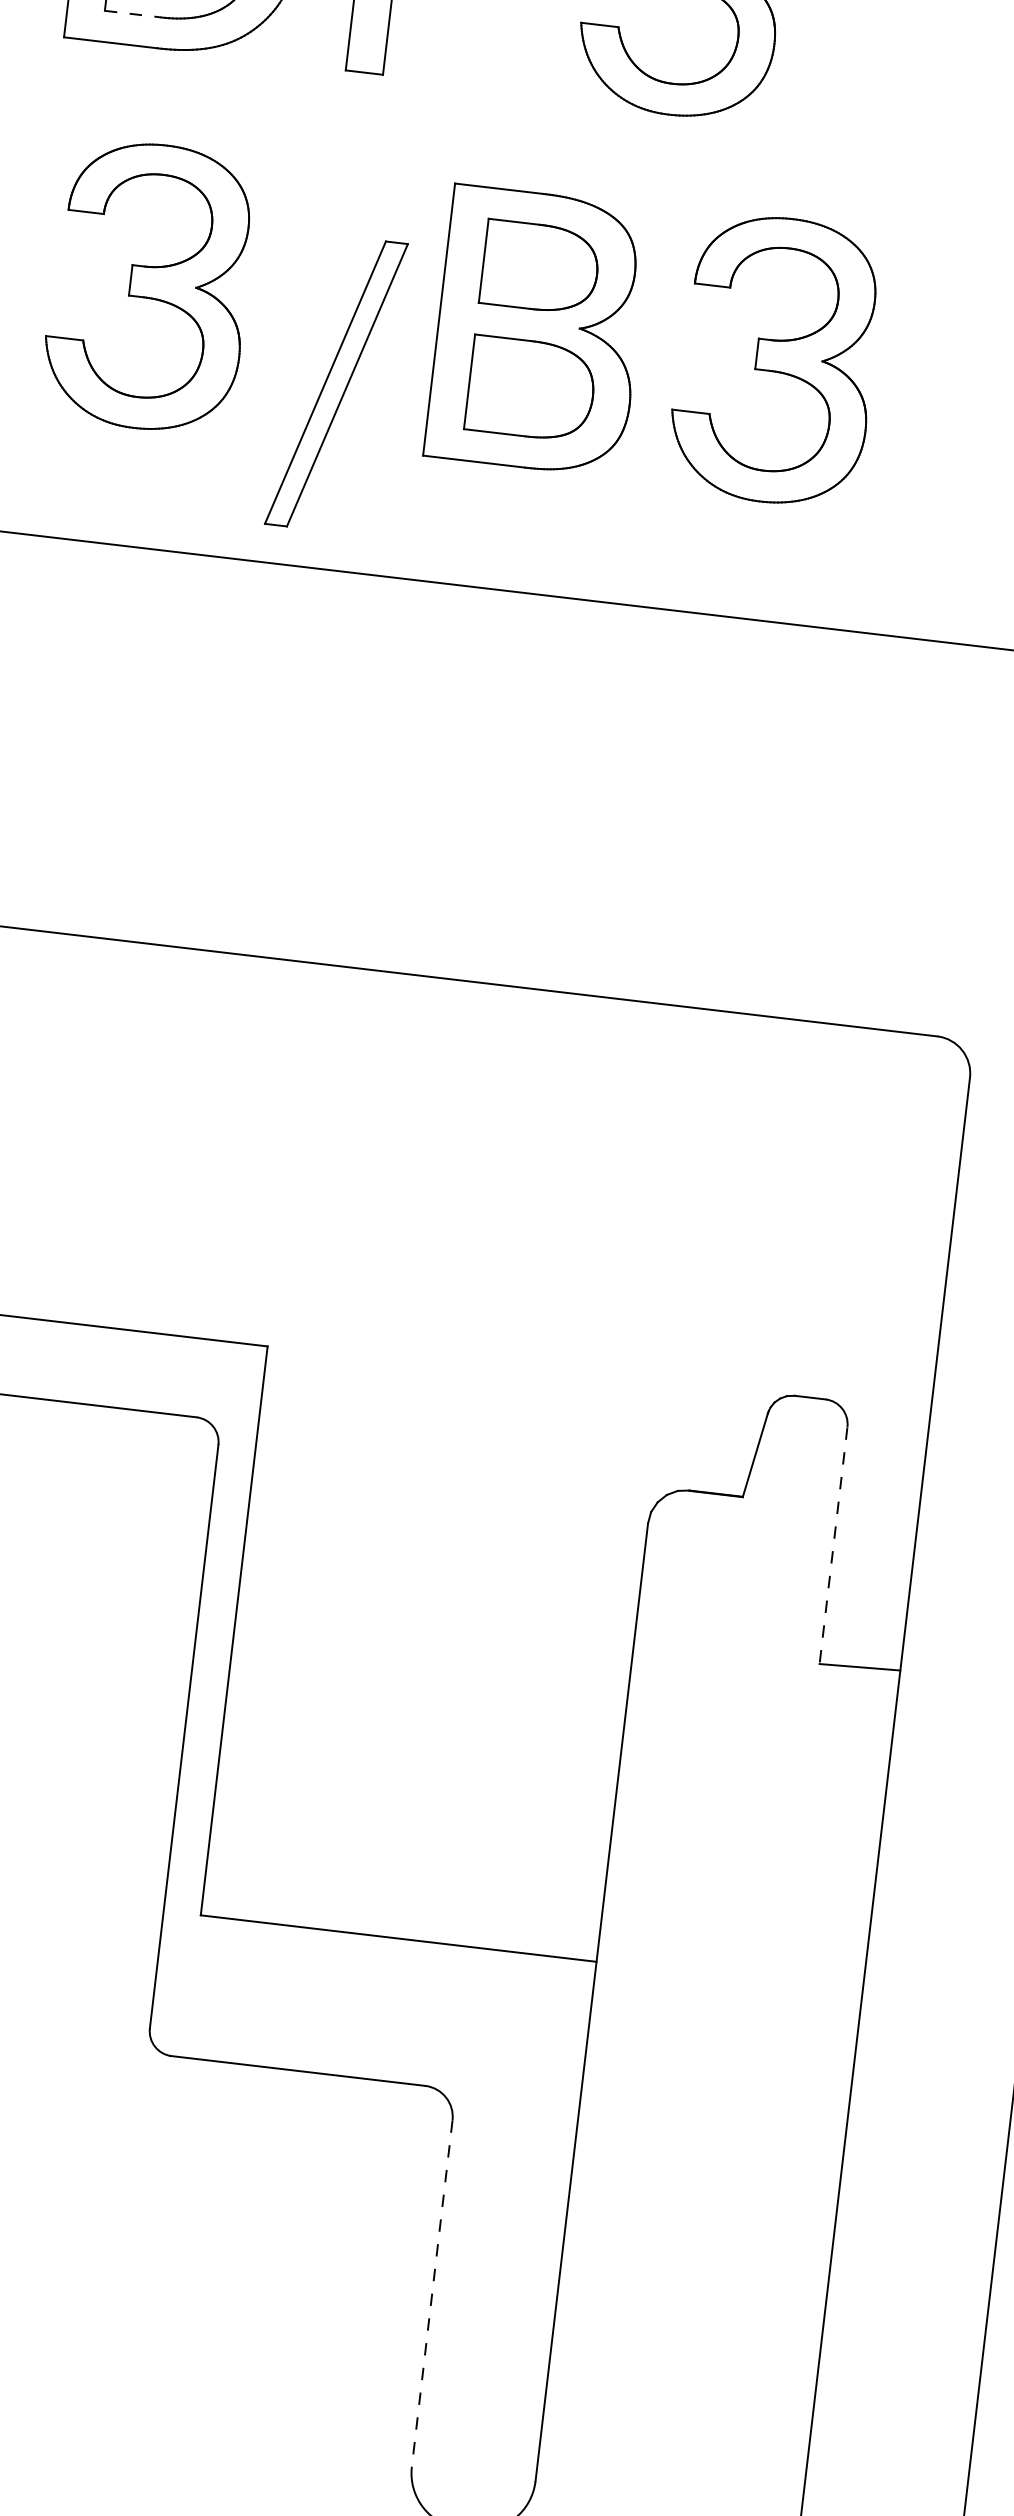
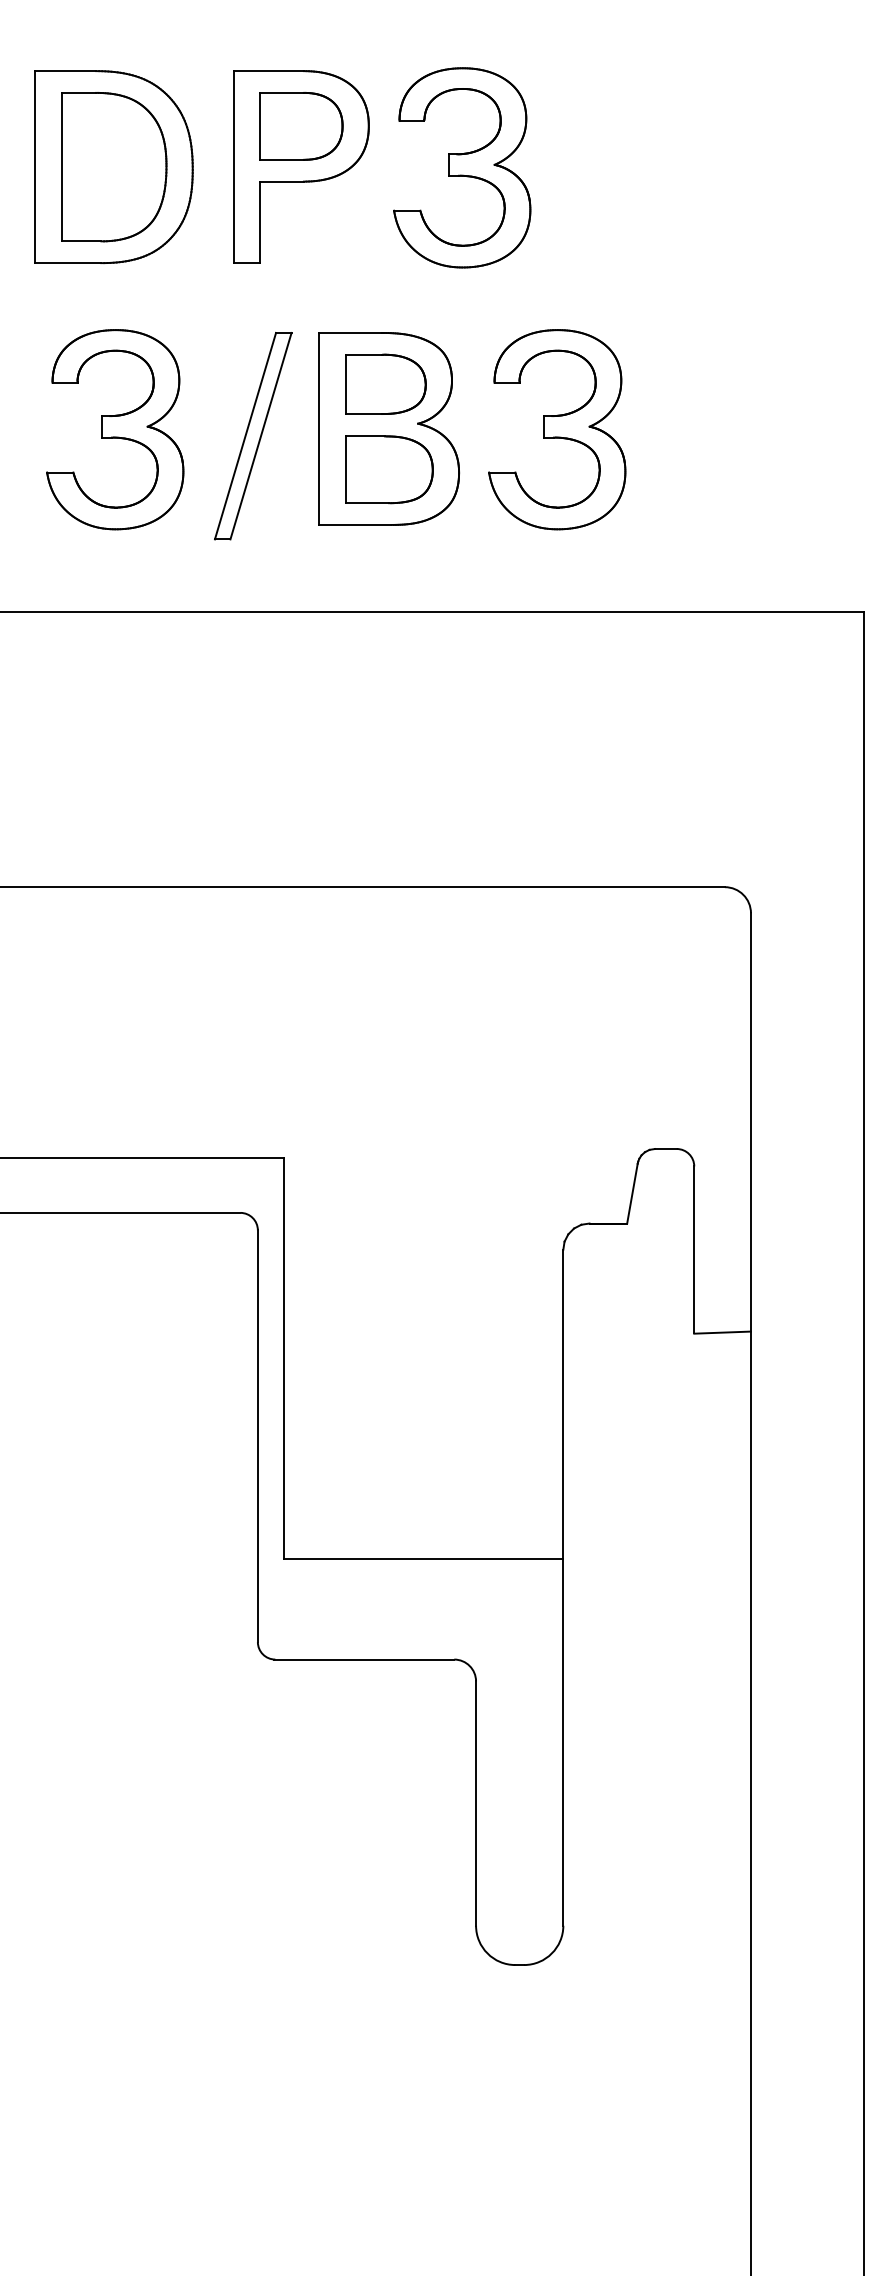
line: (133, 14) -> (81, 241), dashed -> solid
part: (336, 384) -> (253, 436), moved
line: (833, 1544) -> (694, 1249), dashed -> solid
line: (432, 2294) -> (476, 1804), dashed -> solid

